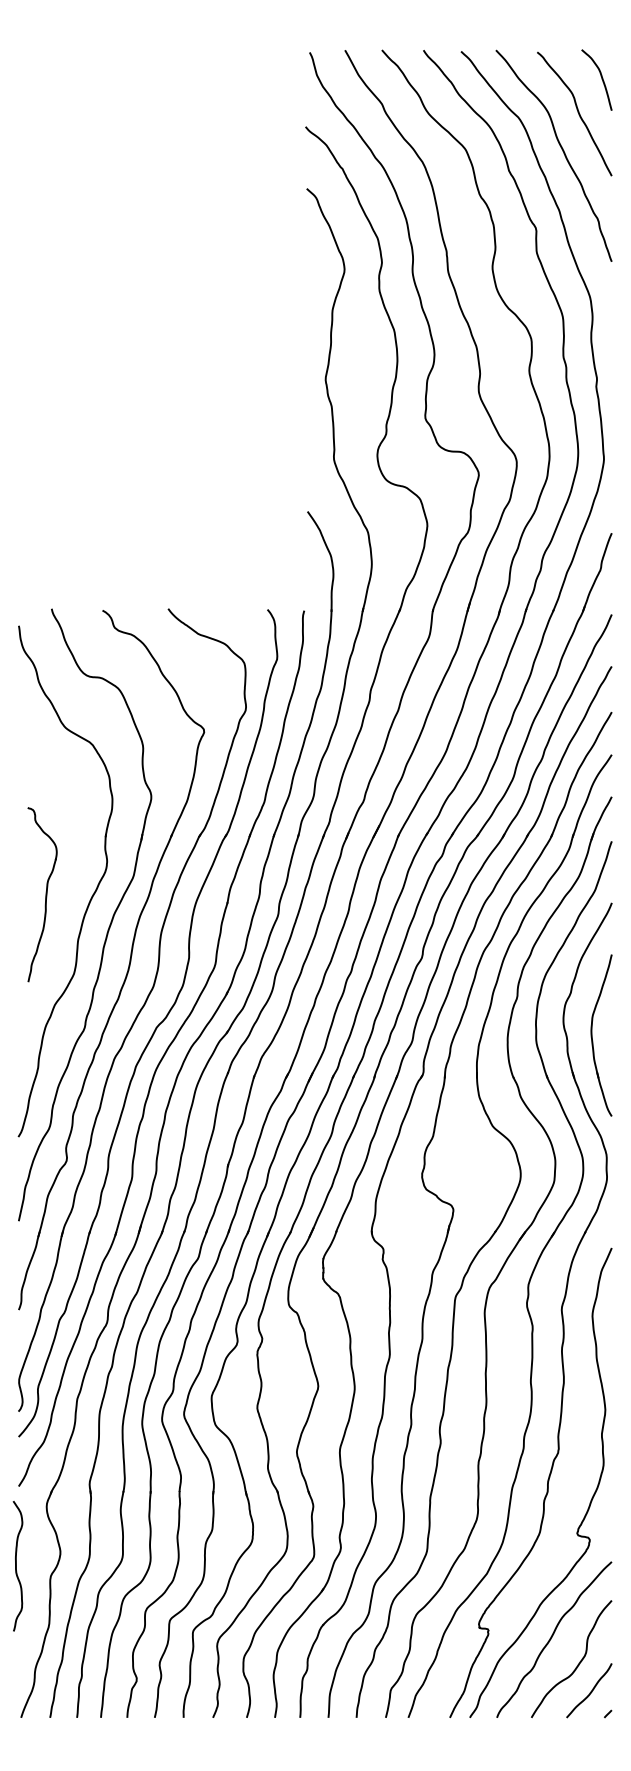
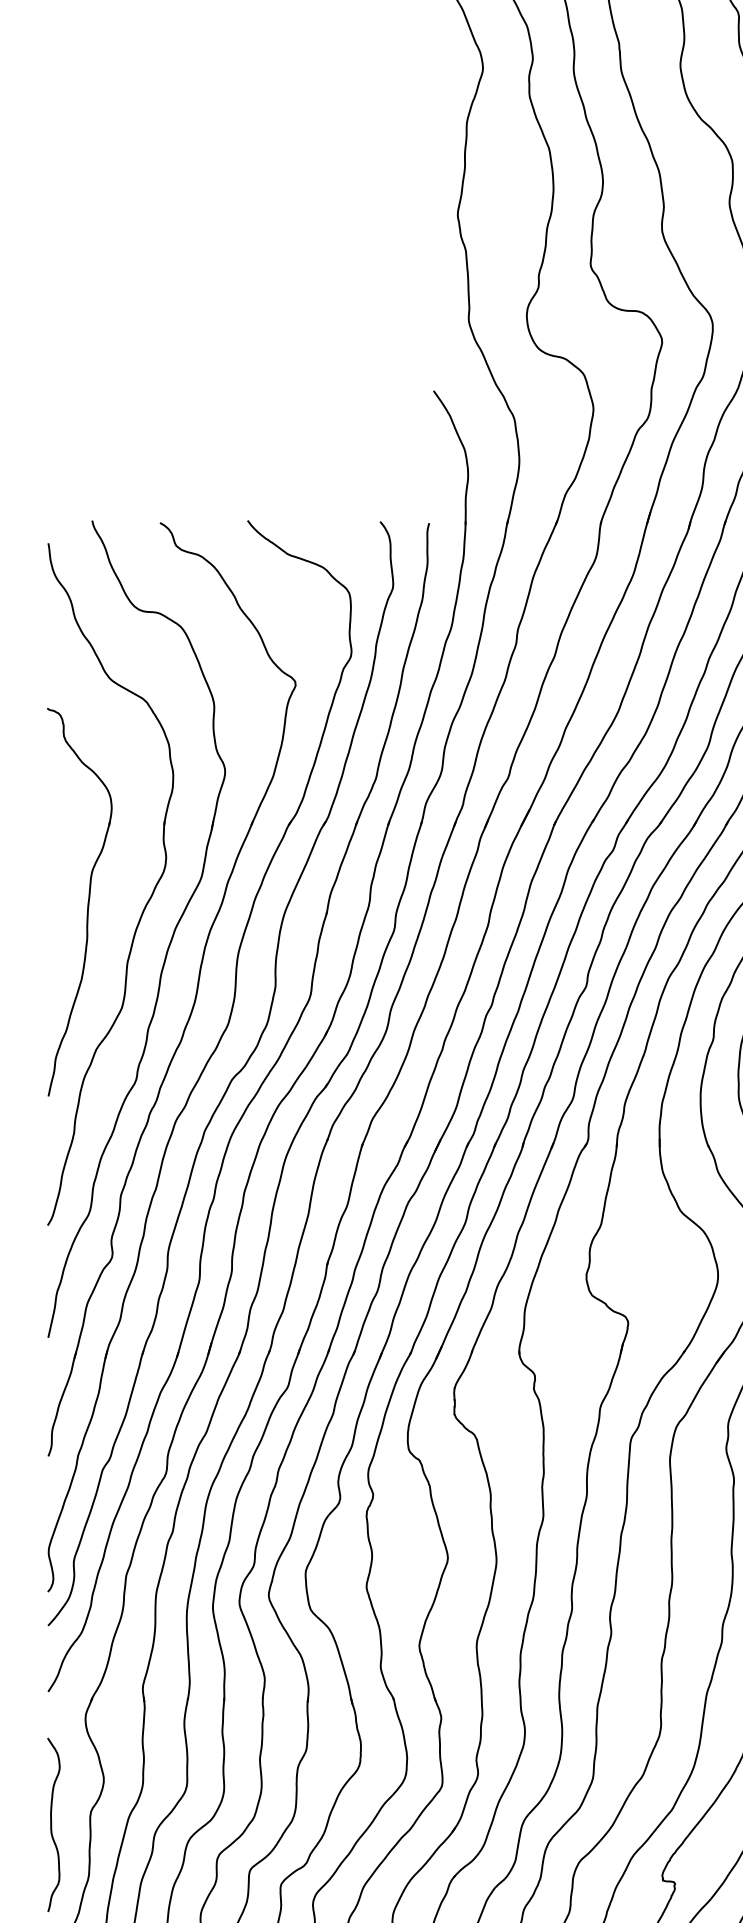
part: (42, 894) -> (79, 901), size x1.67
curve: (16, 1566) -> (51, 1825), moved

